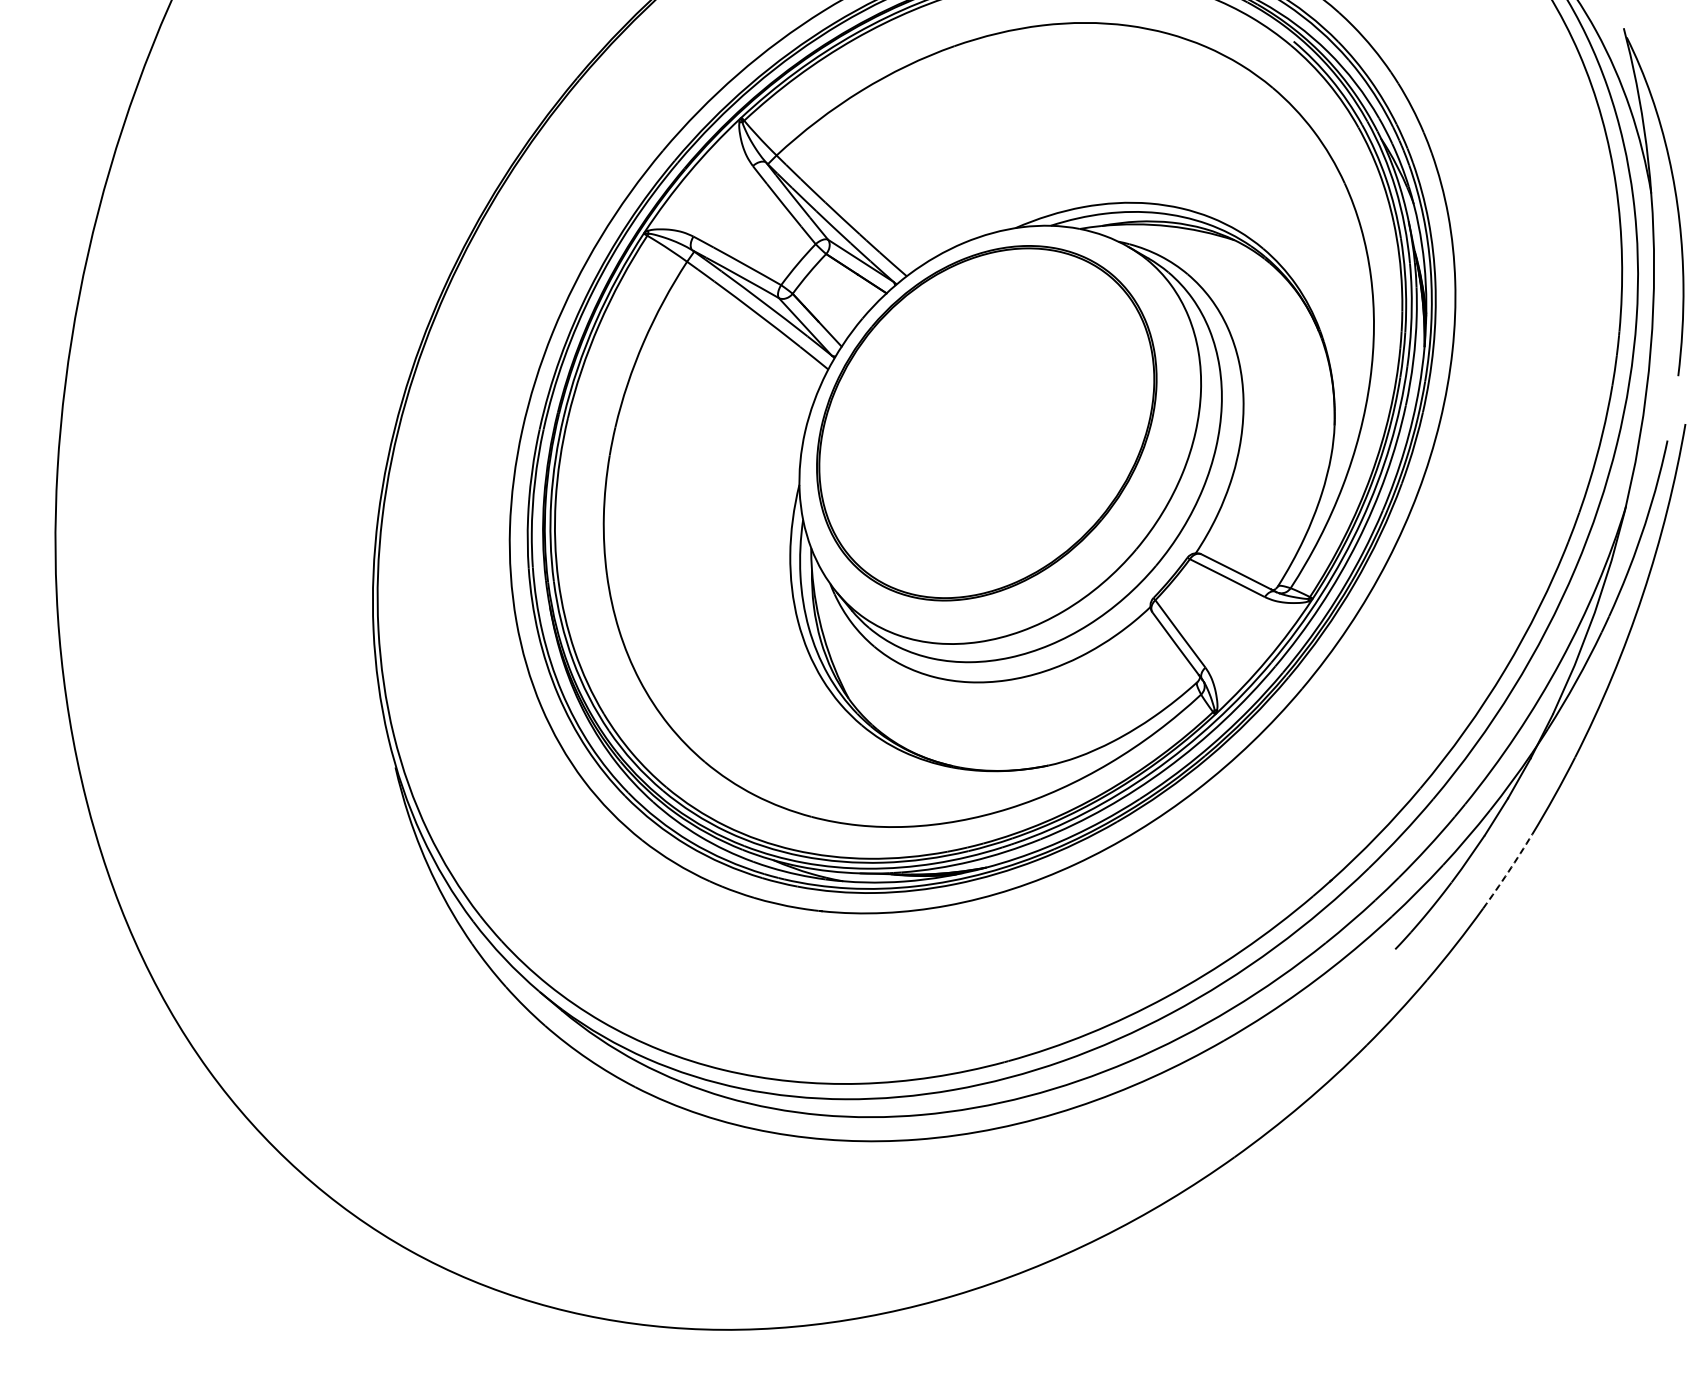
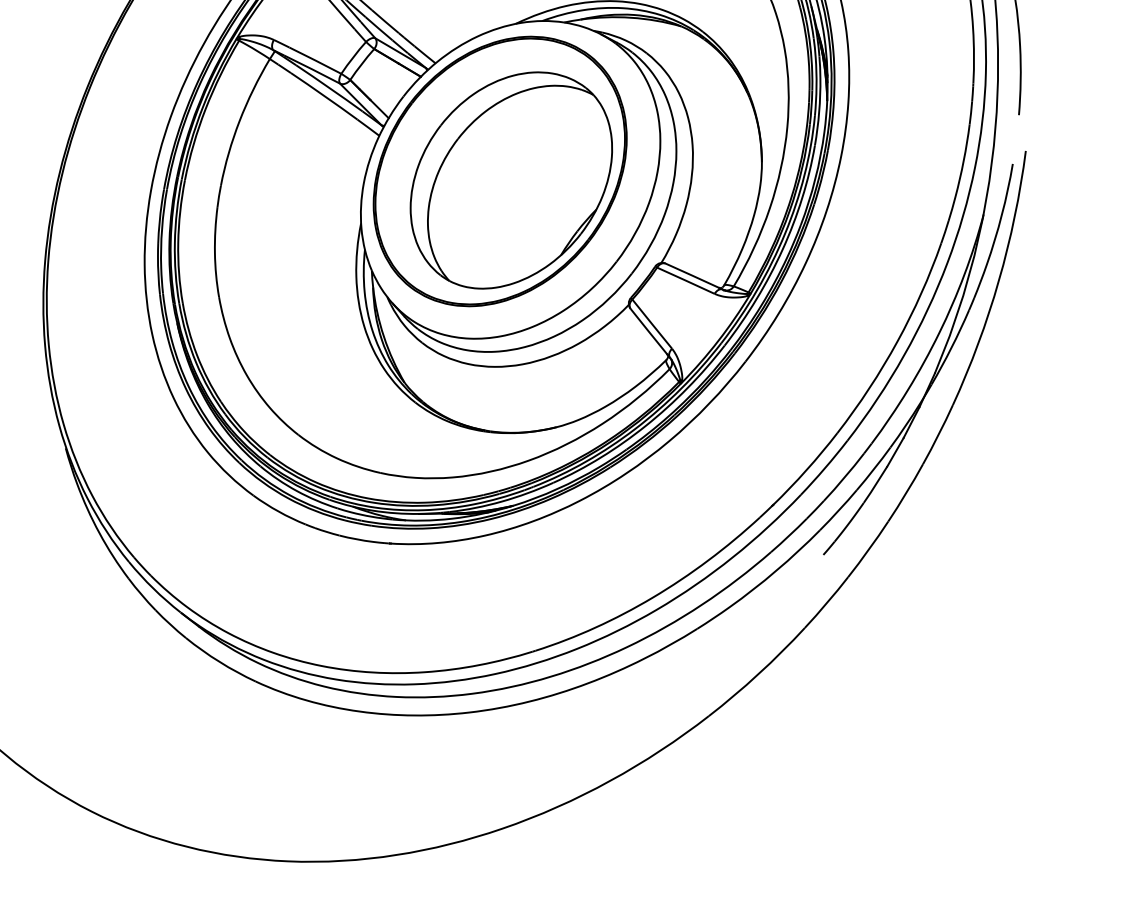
part: (1001, 435) -> (511, 180), added
arc: (1508, 871) -> (906, 492), dashed -> solid

